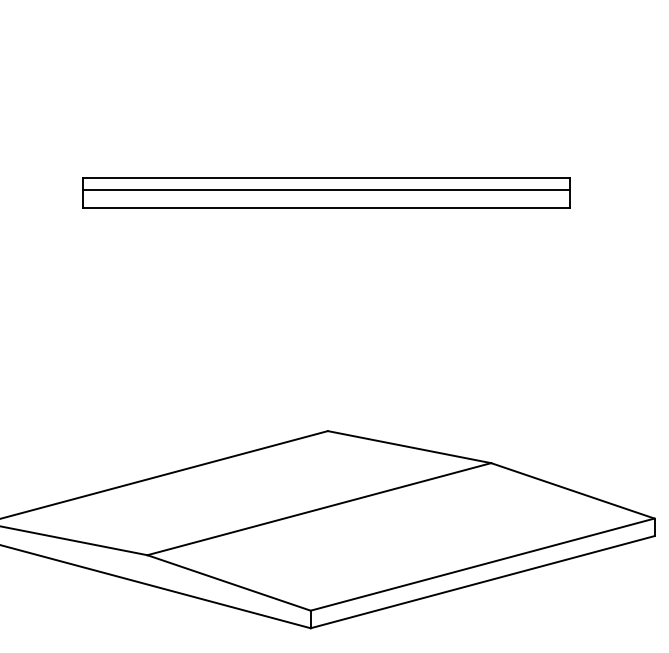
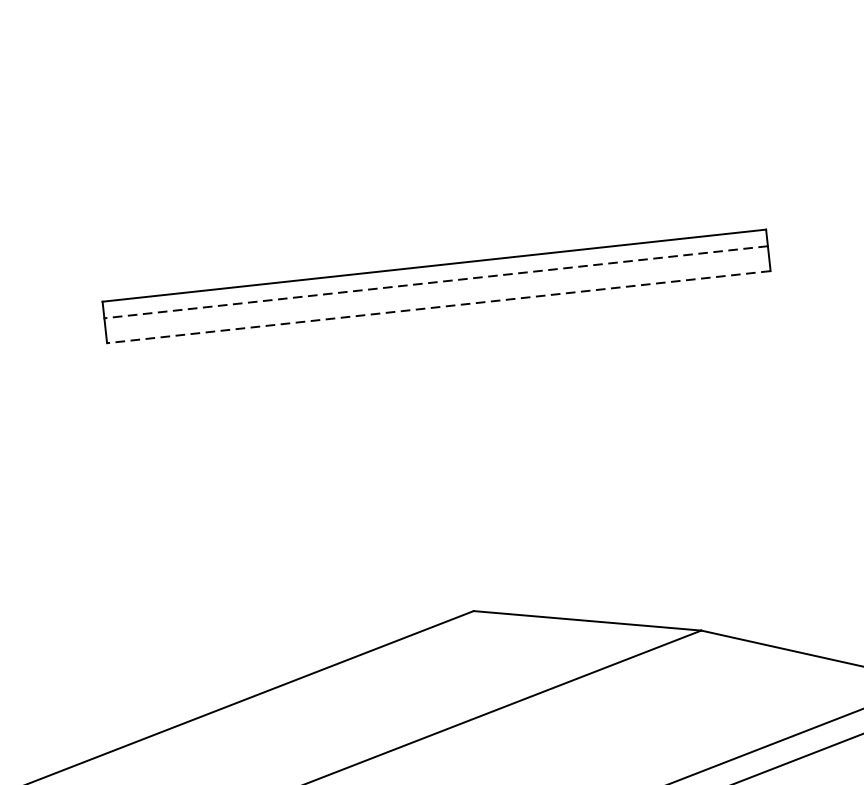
line: (326, 190) -> (436, 282), solid -> dashed
line: (326, 208) -> (438, 307), solid -> dashed

